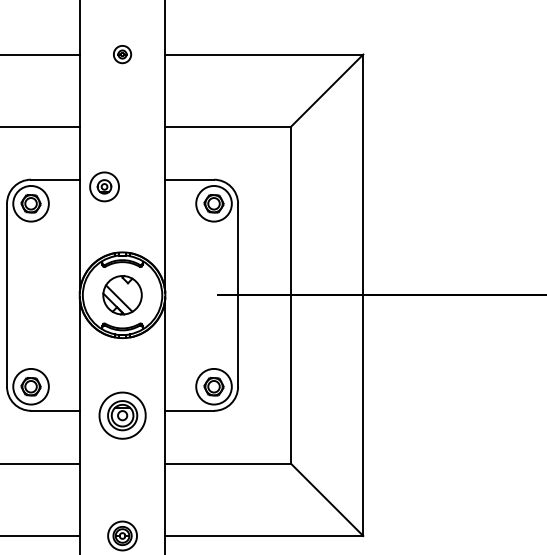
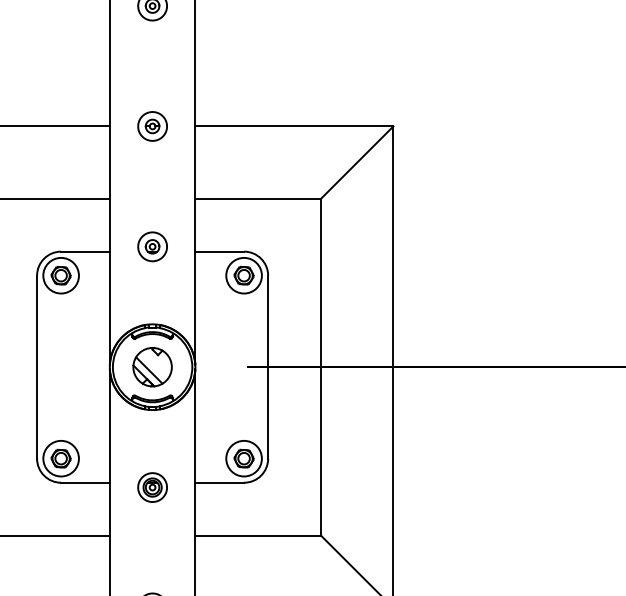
part: (122, 54) -> (152, 126), size x1.67
part: (104, 186) -> (152, 246), moved
part: (122, 415) -> (152, 487), size x0.62

